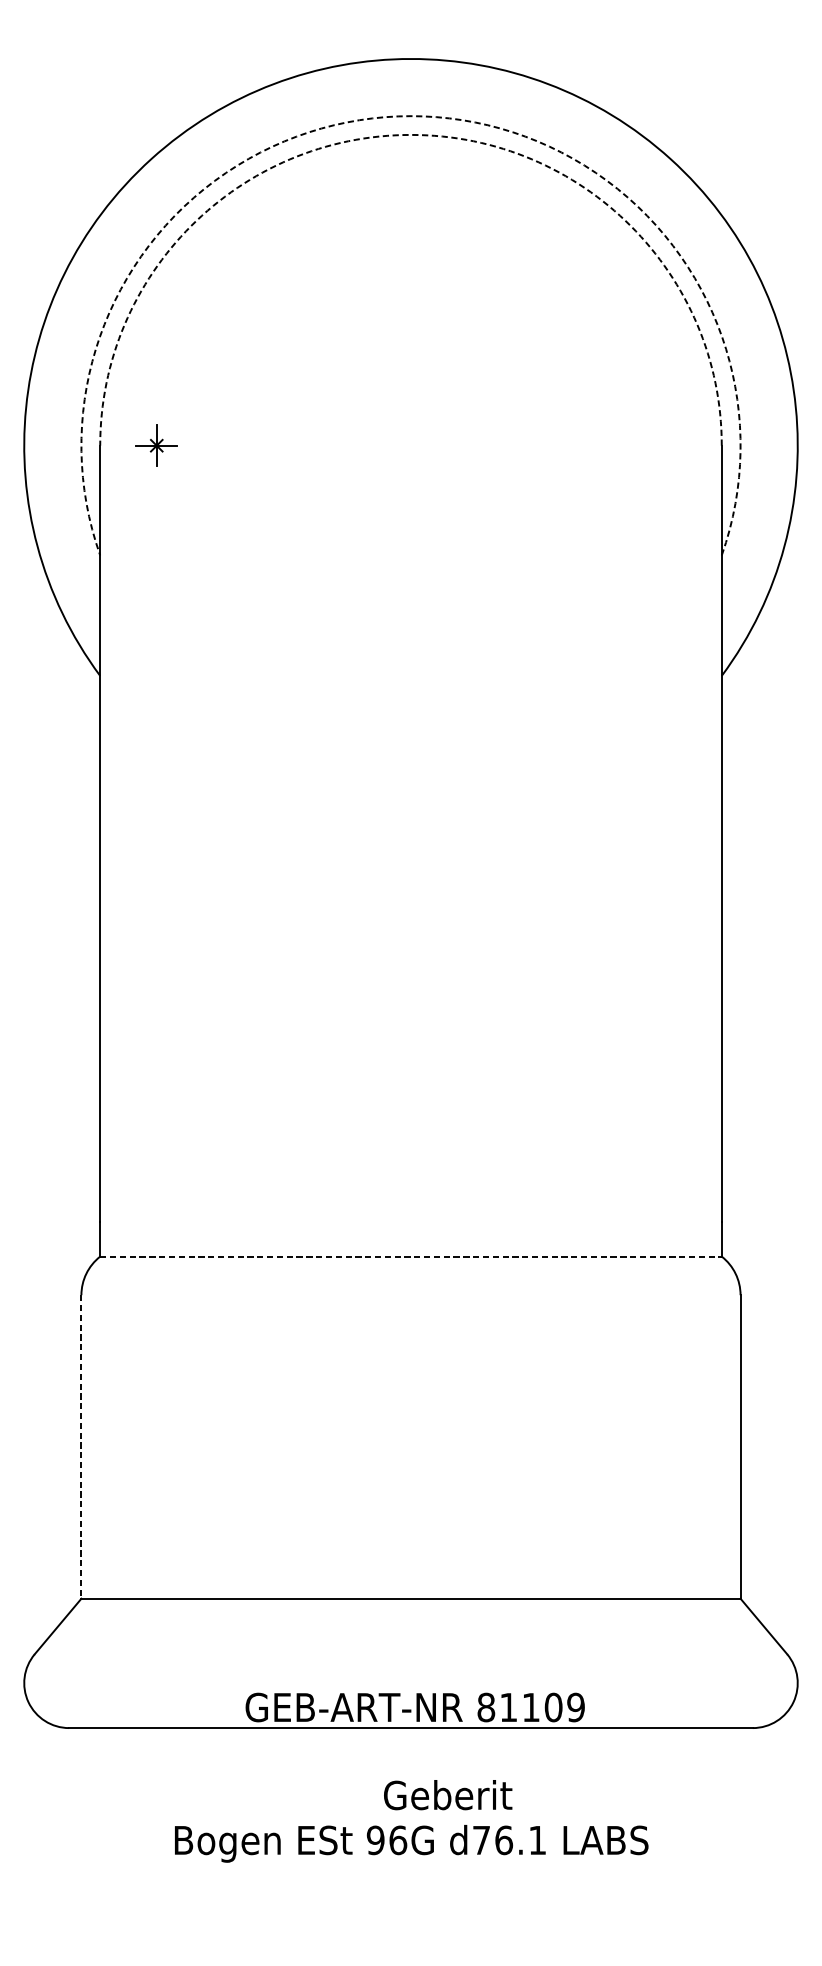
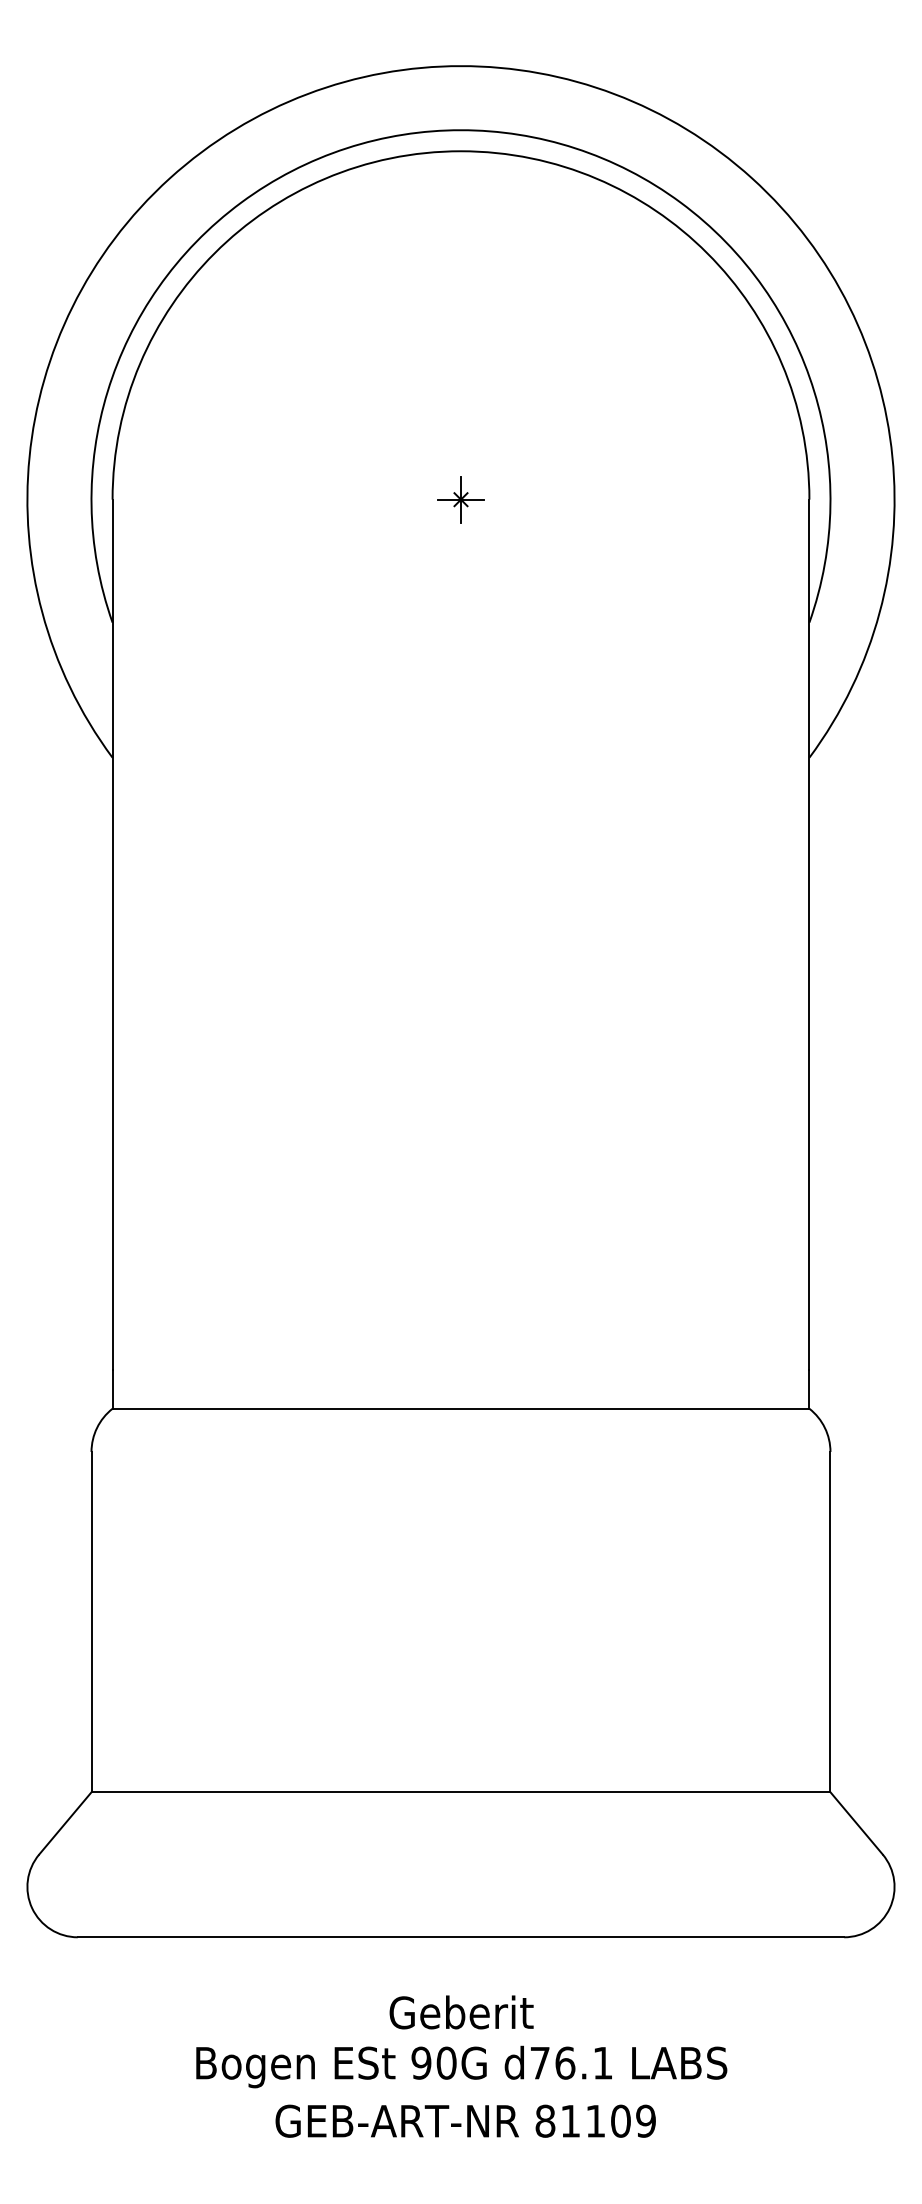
arc: (411, 116) -> (461, 130), dashed -> solid
arc: (411, 135) -> (461, 151), dashed -> solid
part: (156, 445) -> (460, 499), moved
line: (411, 1256) -> (461, 1408), dashed -> solid
line: (81, 1447) -> (91, 1622), dashed -> solid
text: (415, 1706) -> (465, 2120), moved
text: (448, 1795) -> (461, 2012), moved
text: (398, 1839) -> (446, 2062), 96G -> 90G

